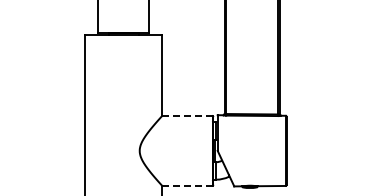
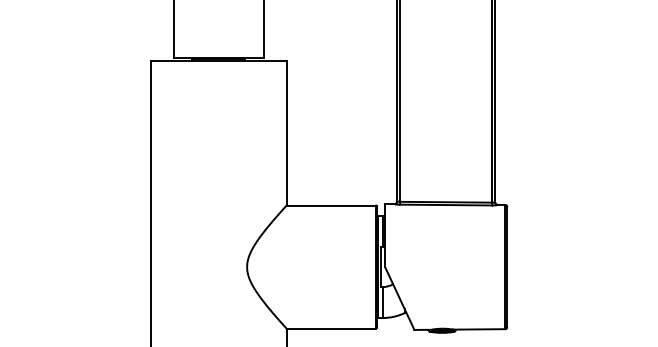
line: (186, 116) -> (329, 206), dashed -> solid
line: (186, 185) -> (329, 328), dashed -> solid

